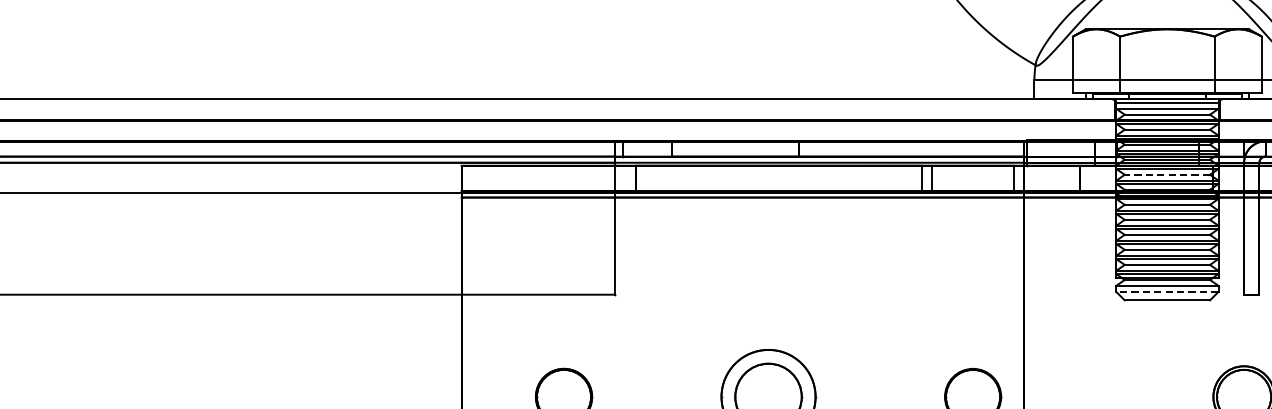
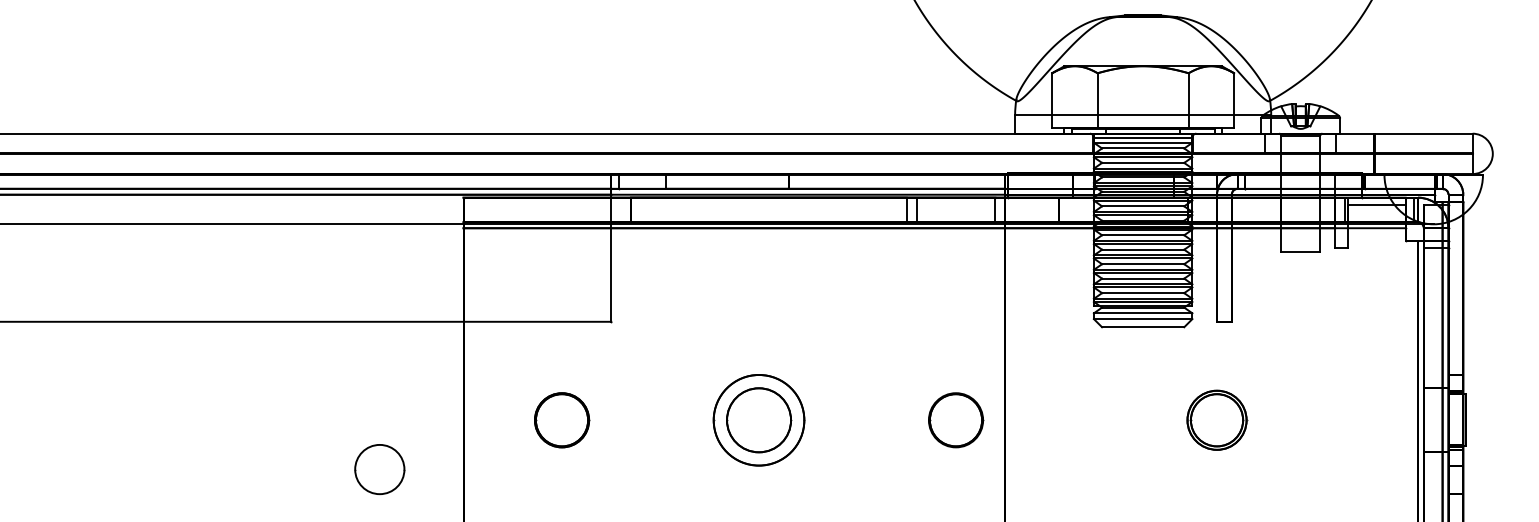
line: (1166, 174) -> (1142, 206), dashed -> solid
line: (1166, 292) -> (1142, 319), dashed -> solid

